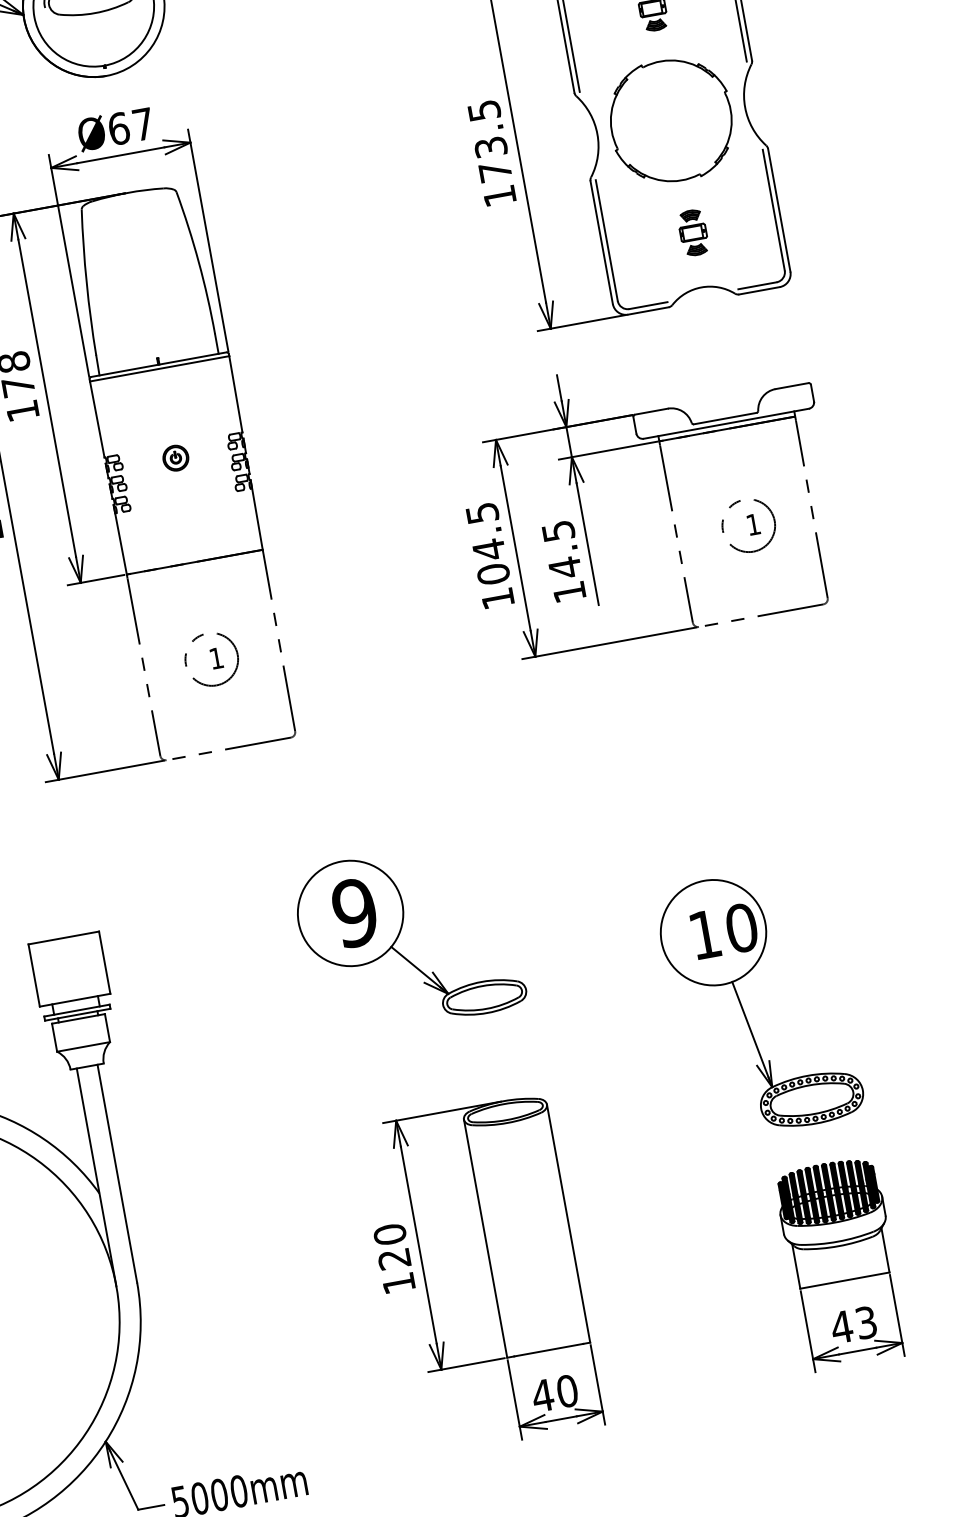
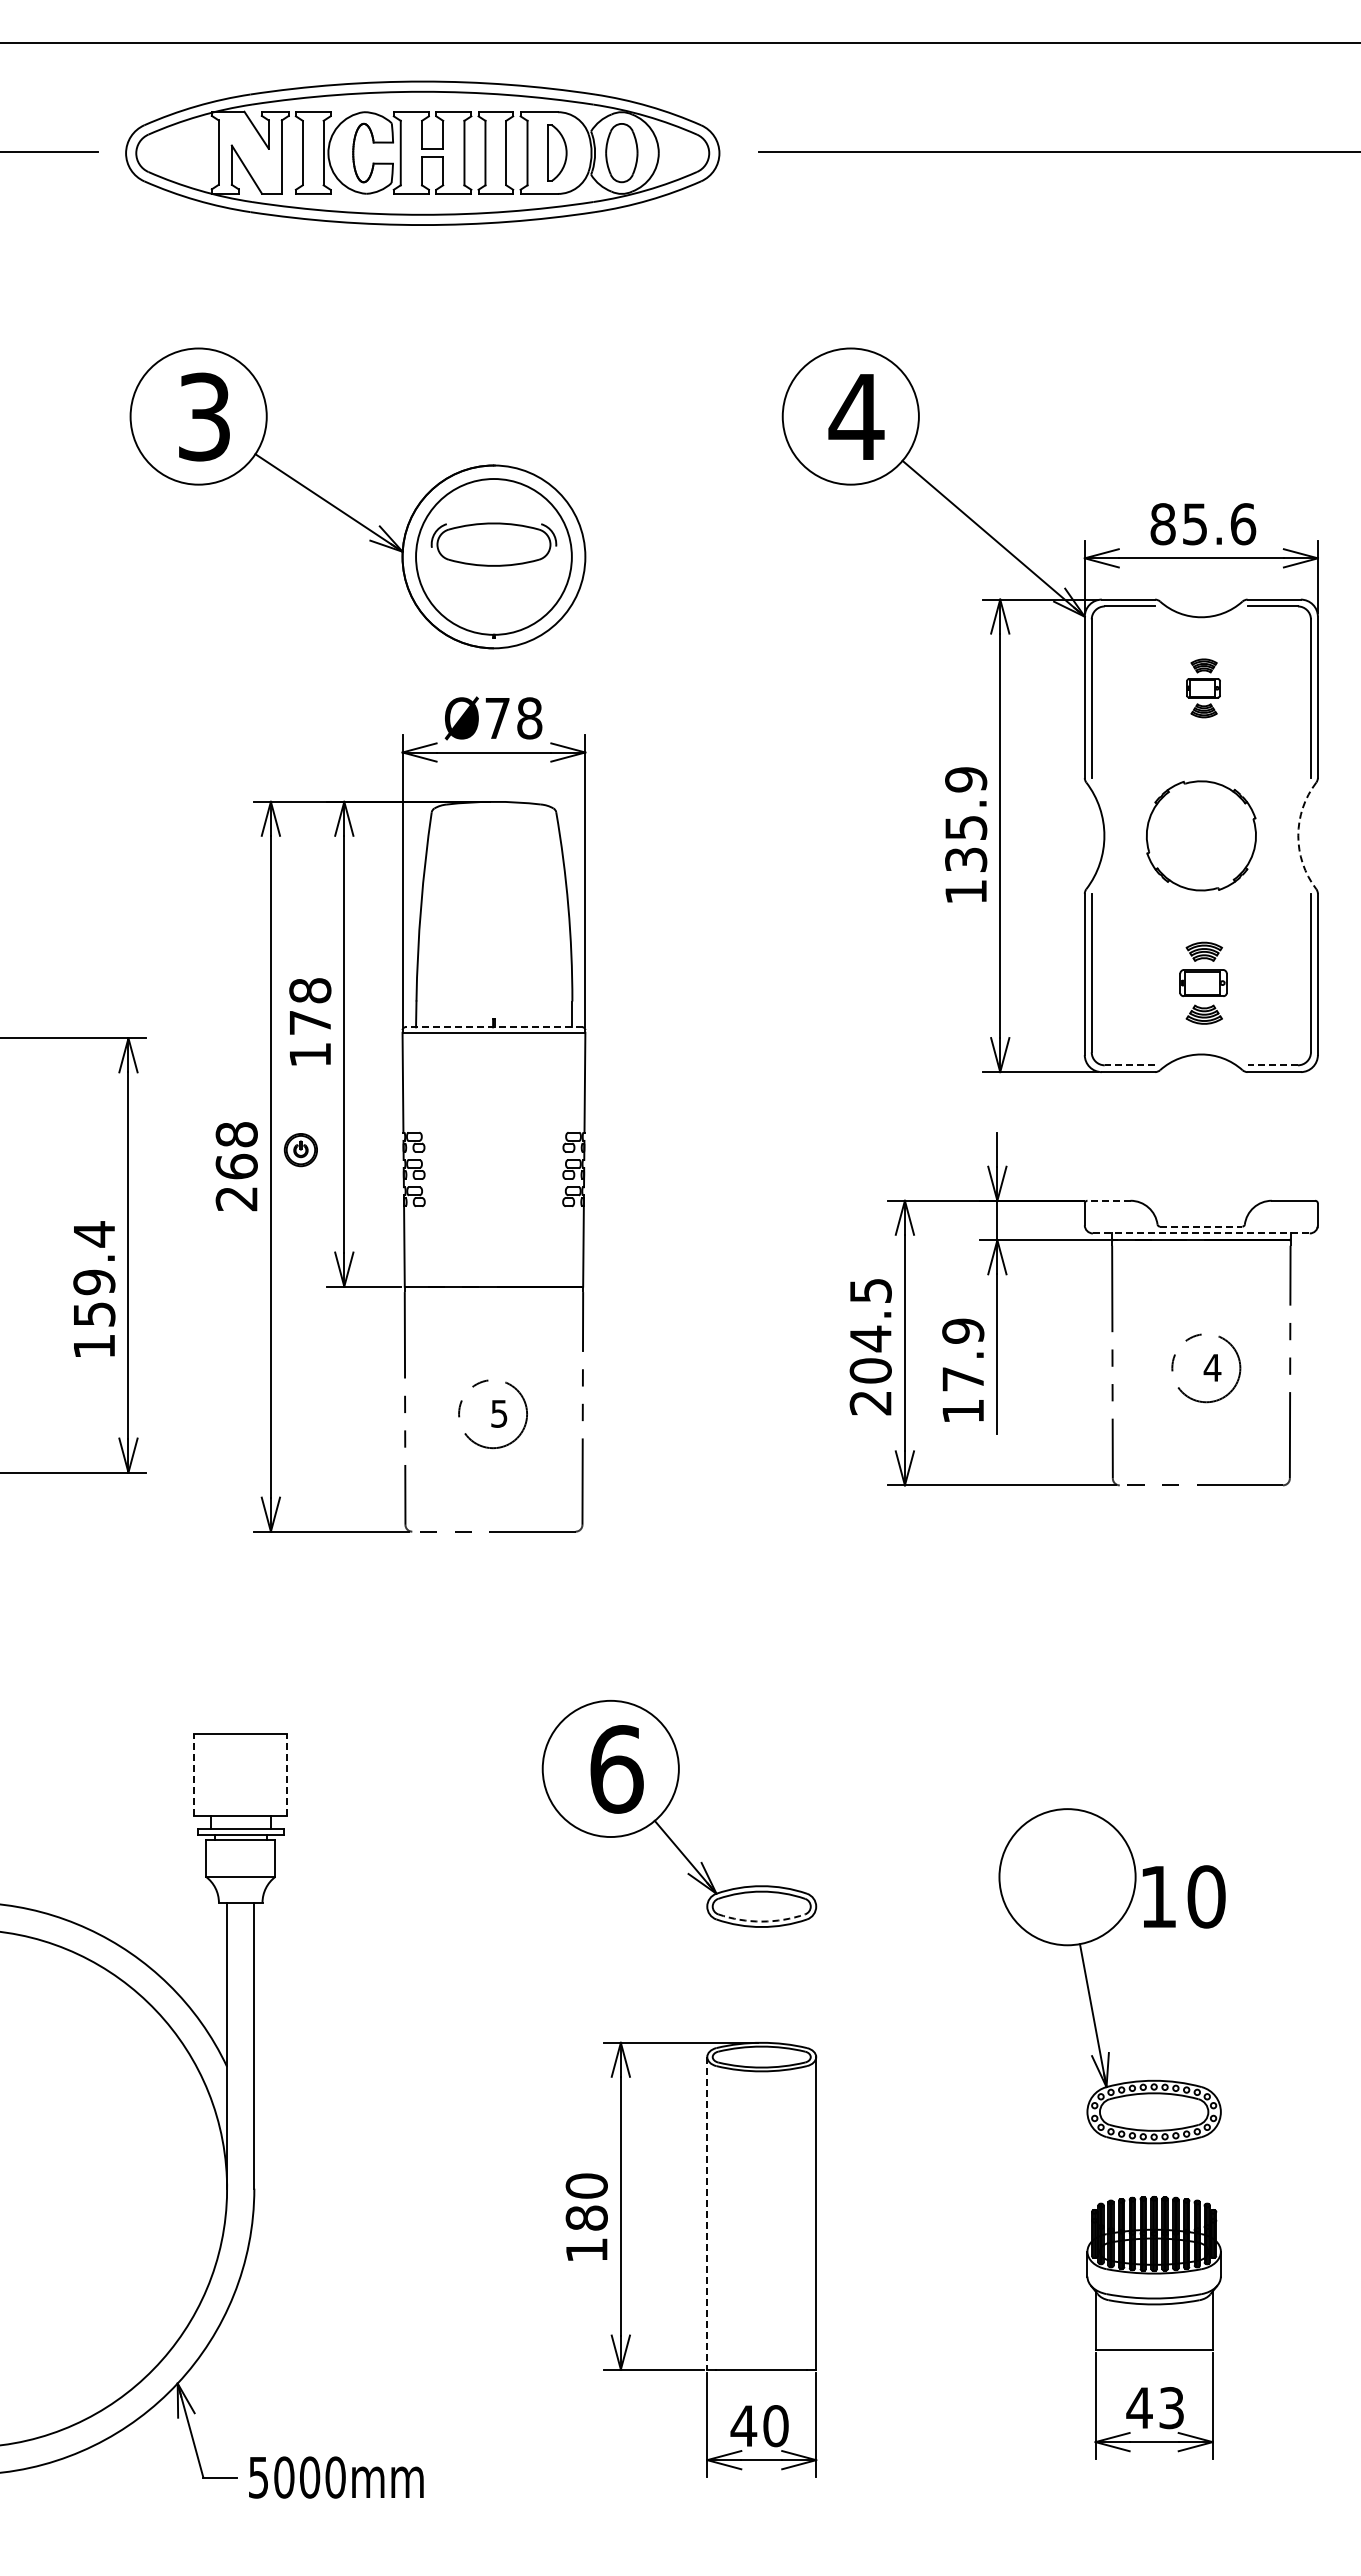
arc: (745, 107) -> (1298, 835), solid -> dashed
part: (671, 120) -> (1201, 835), size x0.7
text: (131, 126) -> (513, 718), Ø67 -> Ø78
text: (490, 140) -> (966, 819), 173.5 -> 135.9
part: (693, 233) -> (1203, 983), size x1.4
line: (757, 285) -> (1272, 1065), solid -> dashed
line: (648, 305) -> (1129, 1065), solid -> dashed
line: (158, 364) -> (493, 1027), solid -> dashed
line: (651, 411) -> (1109, 1200), solid -> dashed
line: (725, 418) -> (1201, 1226), solid -> dashed
line: (726, 423) -> (1201, 1233), solid -> dashed
part: (175, 458) -> (300, 1150), moved
text: (753, 524) -> (1212, 1367), 1 -> 4
text: (562, 549) -> (963, 1355), 14.5 -> 17.9
text: (497, 599) -> (870, 1403), 104.5 -> 204.5
text: (216, 658) -> (499, 1413), 1 -> 5
text: (355, 913) -> (616, 1769), 9 -> 6
text: (724, 931) -> (1183, 1896), moved
line: (105, 962) -> (287, 1774), solid -> dashed
line: (34, 975) -> (194, 1774), solid -> dashed
arc: (486, 1008) -> (761, 1921), solid -> dashed
line: (485, 1238) -> (707, 2213), solid -> dashed
text: (394, 1258) -> (586, 2217), 120 -> 180

